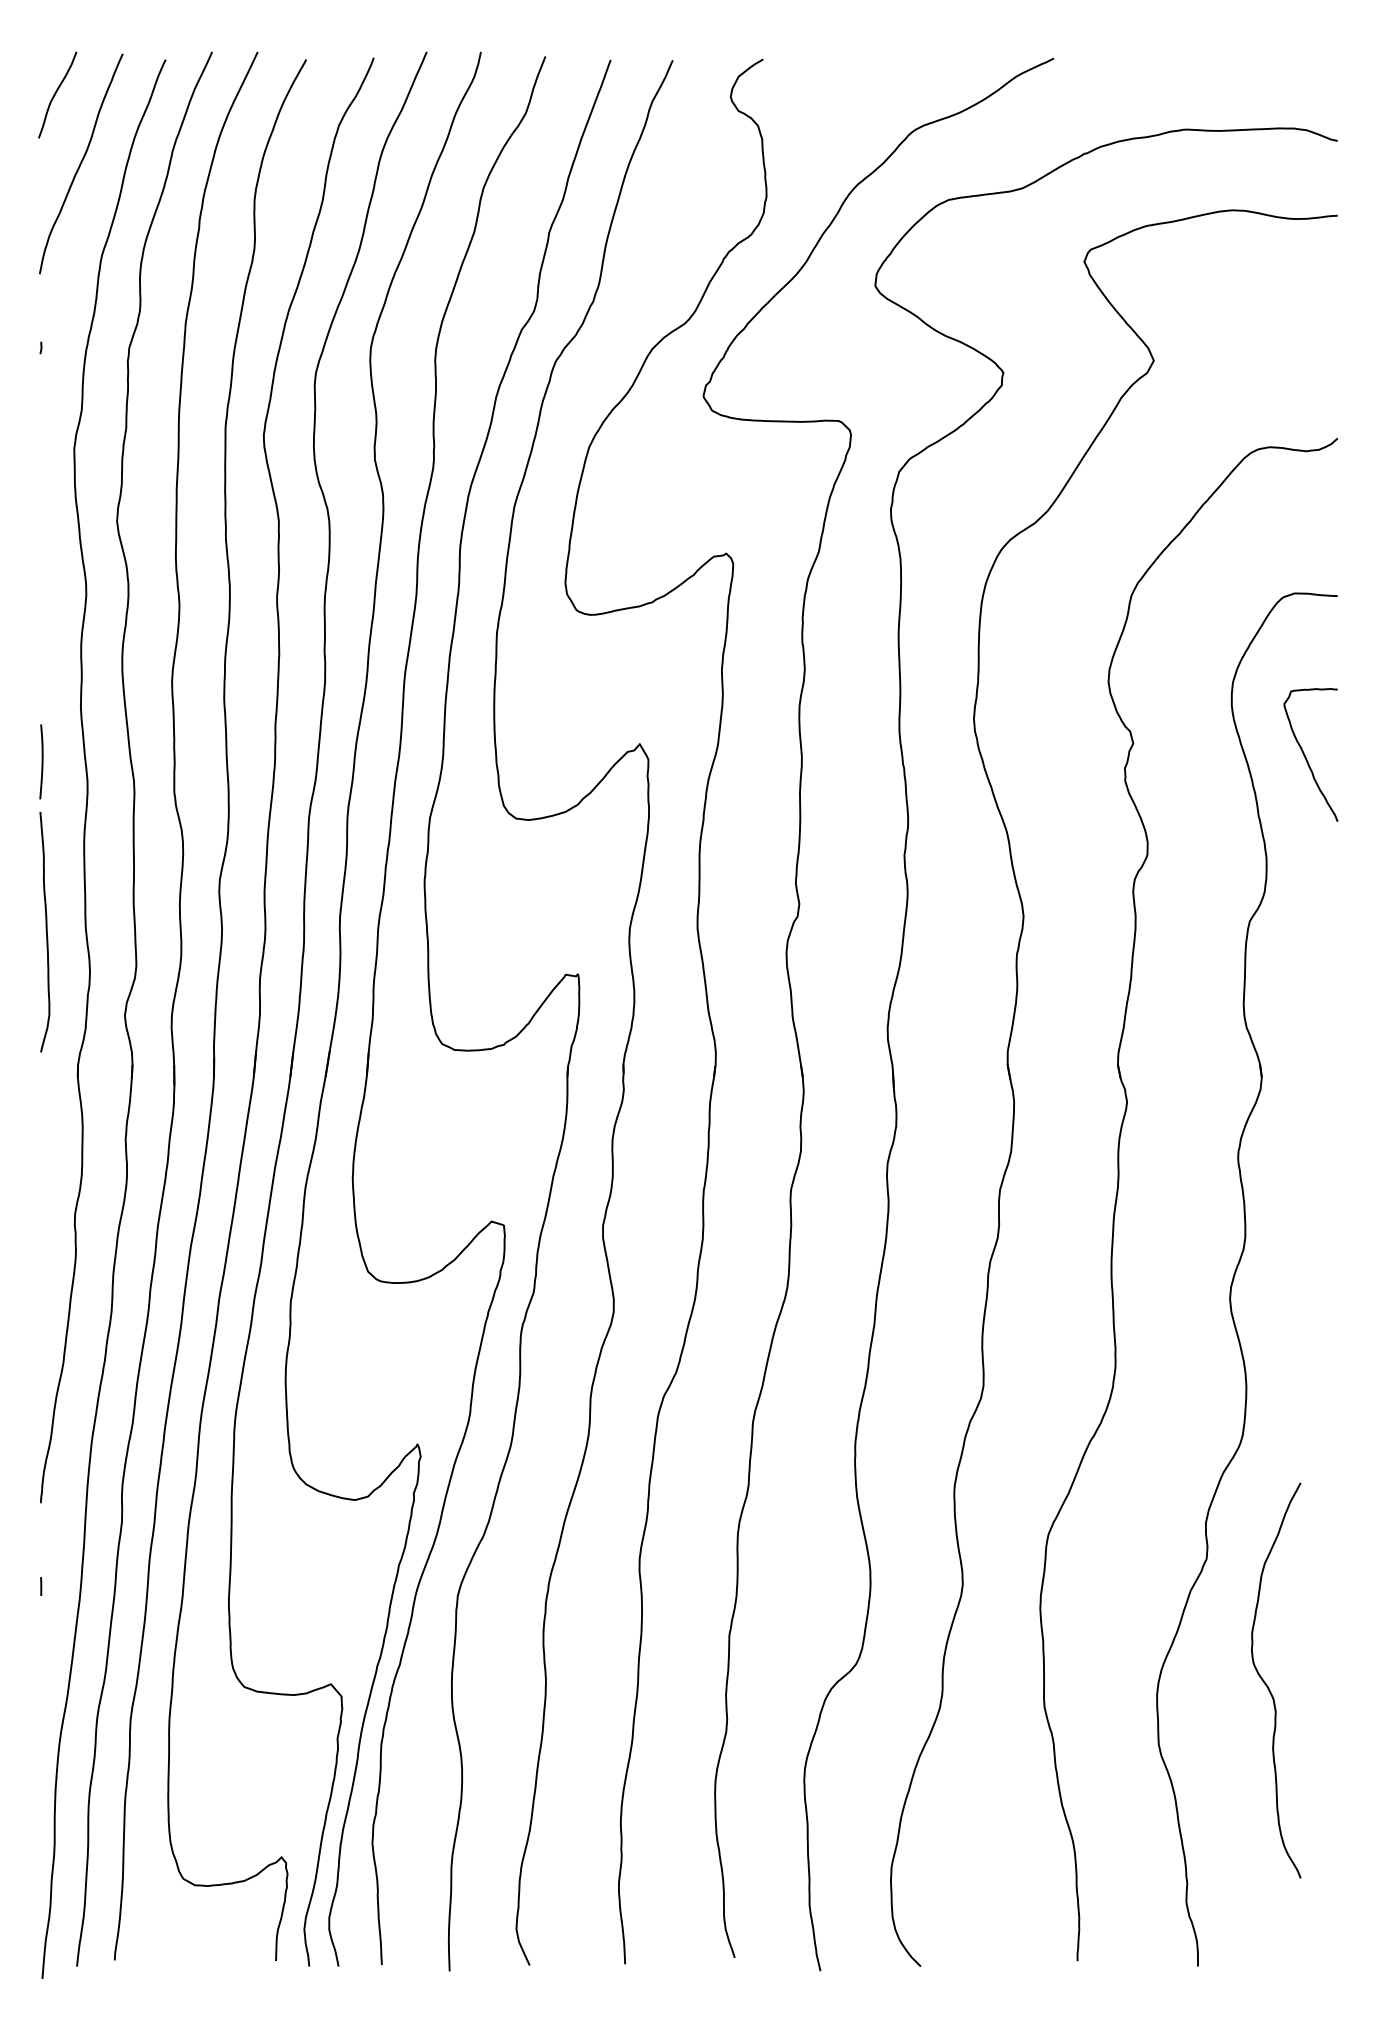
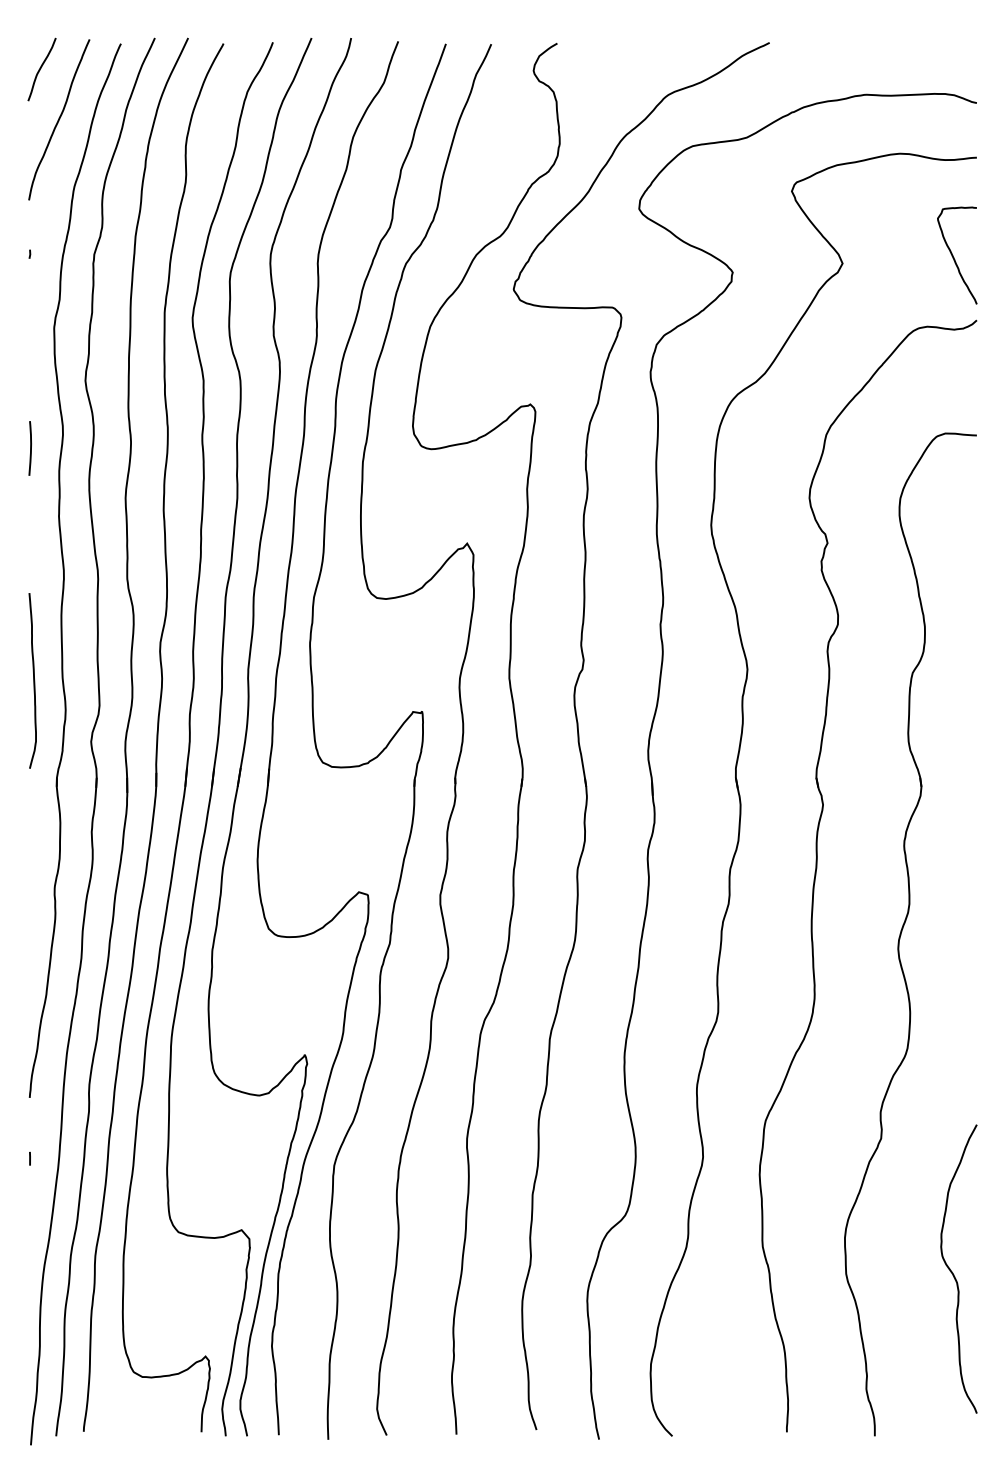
curve: (1305, 754) -> (953, 255), moved
curve: (41, 761) -> (30, 448), moved
curve: (1267, 1684) -> (952, 1271), moved

